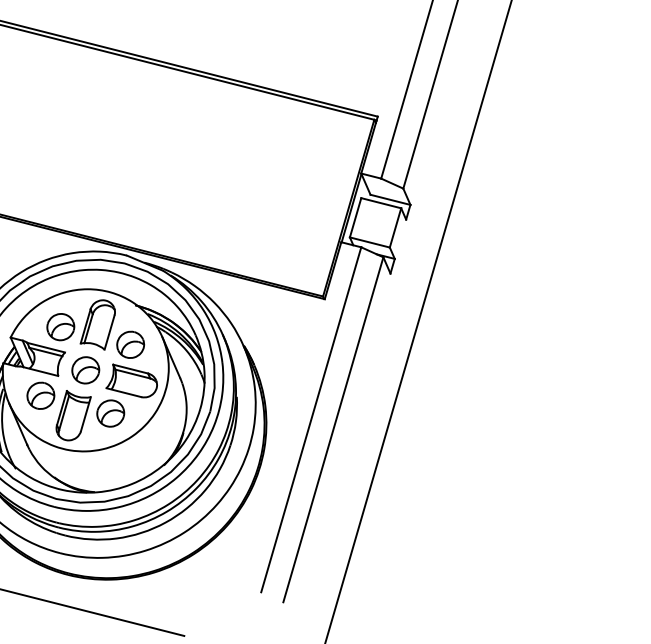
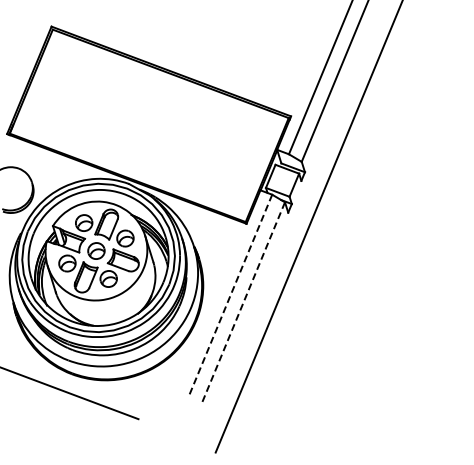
line: (311, 420) -> (230, 296), solid -> dashed
line: (334, 429) -> (243, 303), solid -> dashed

